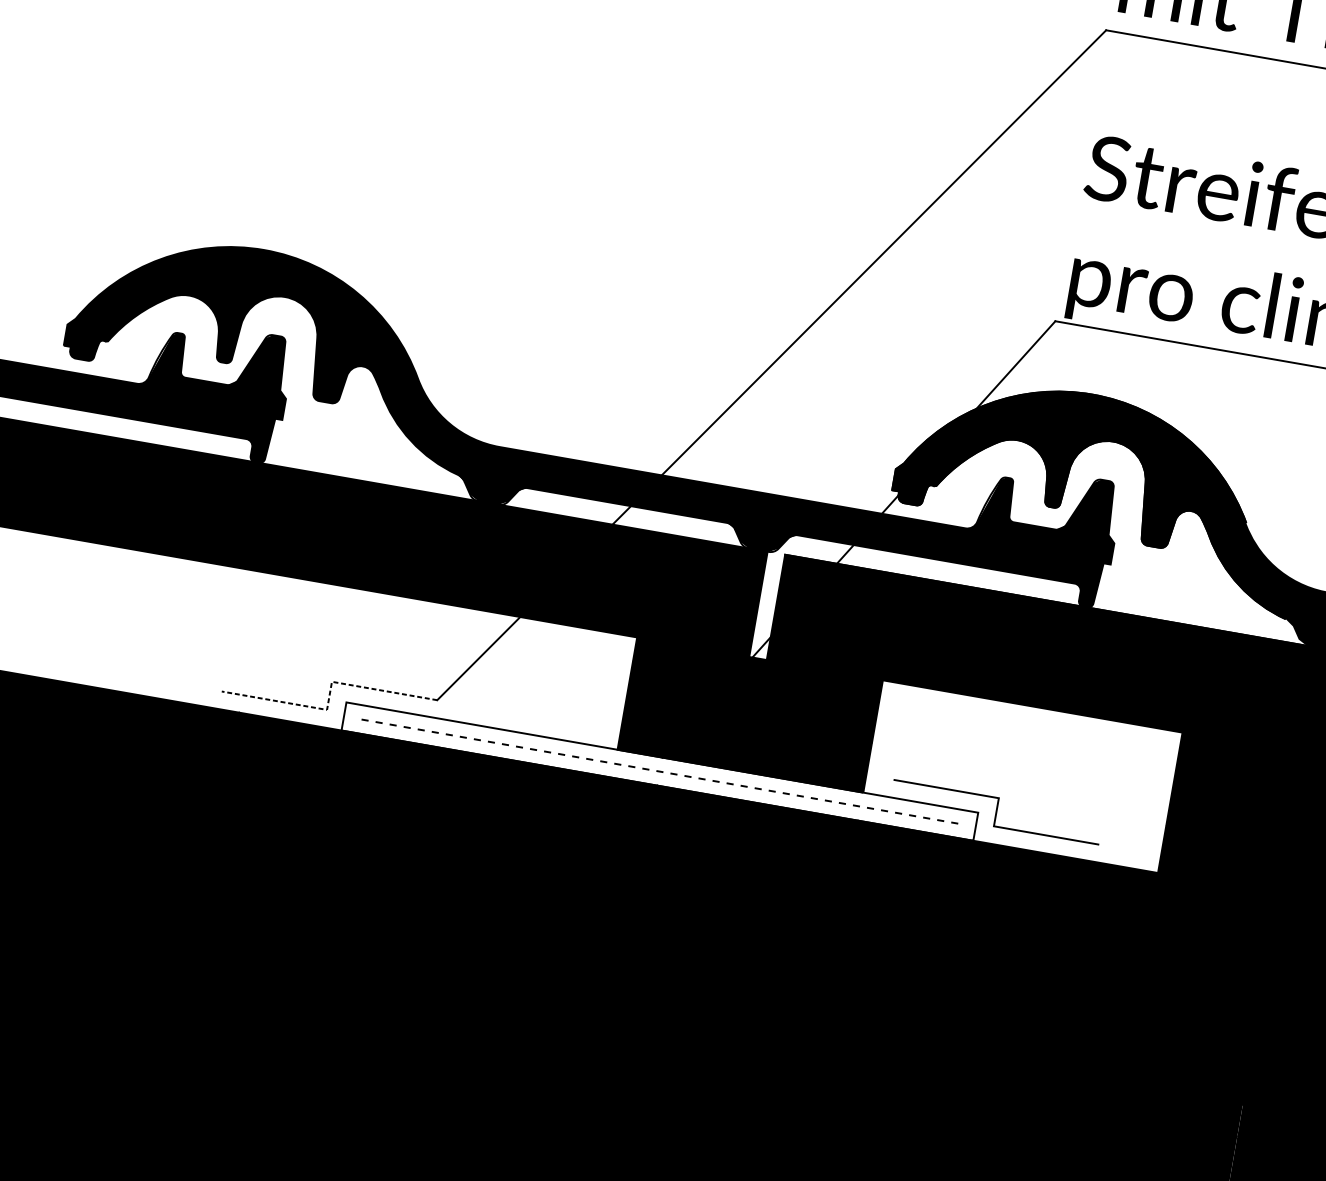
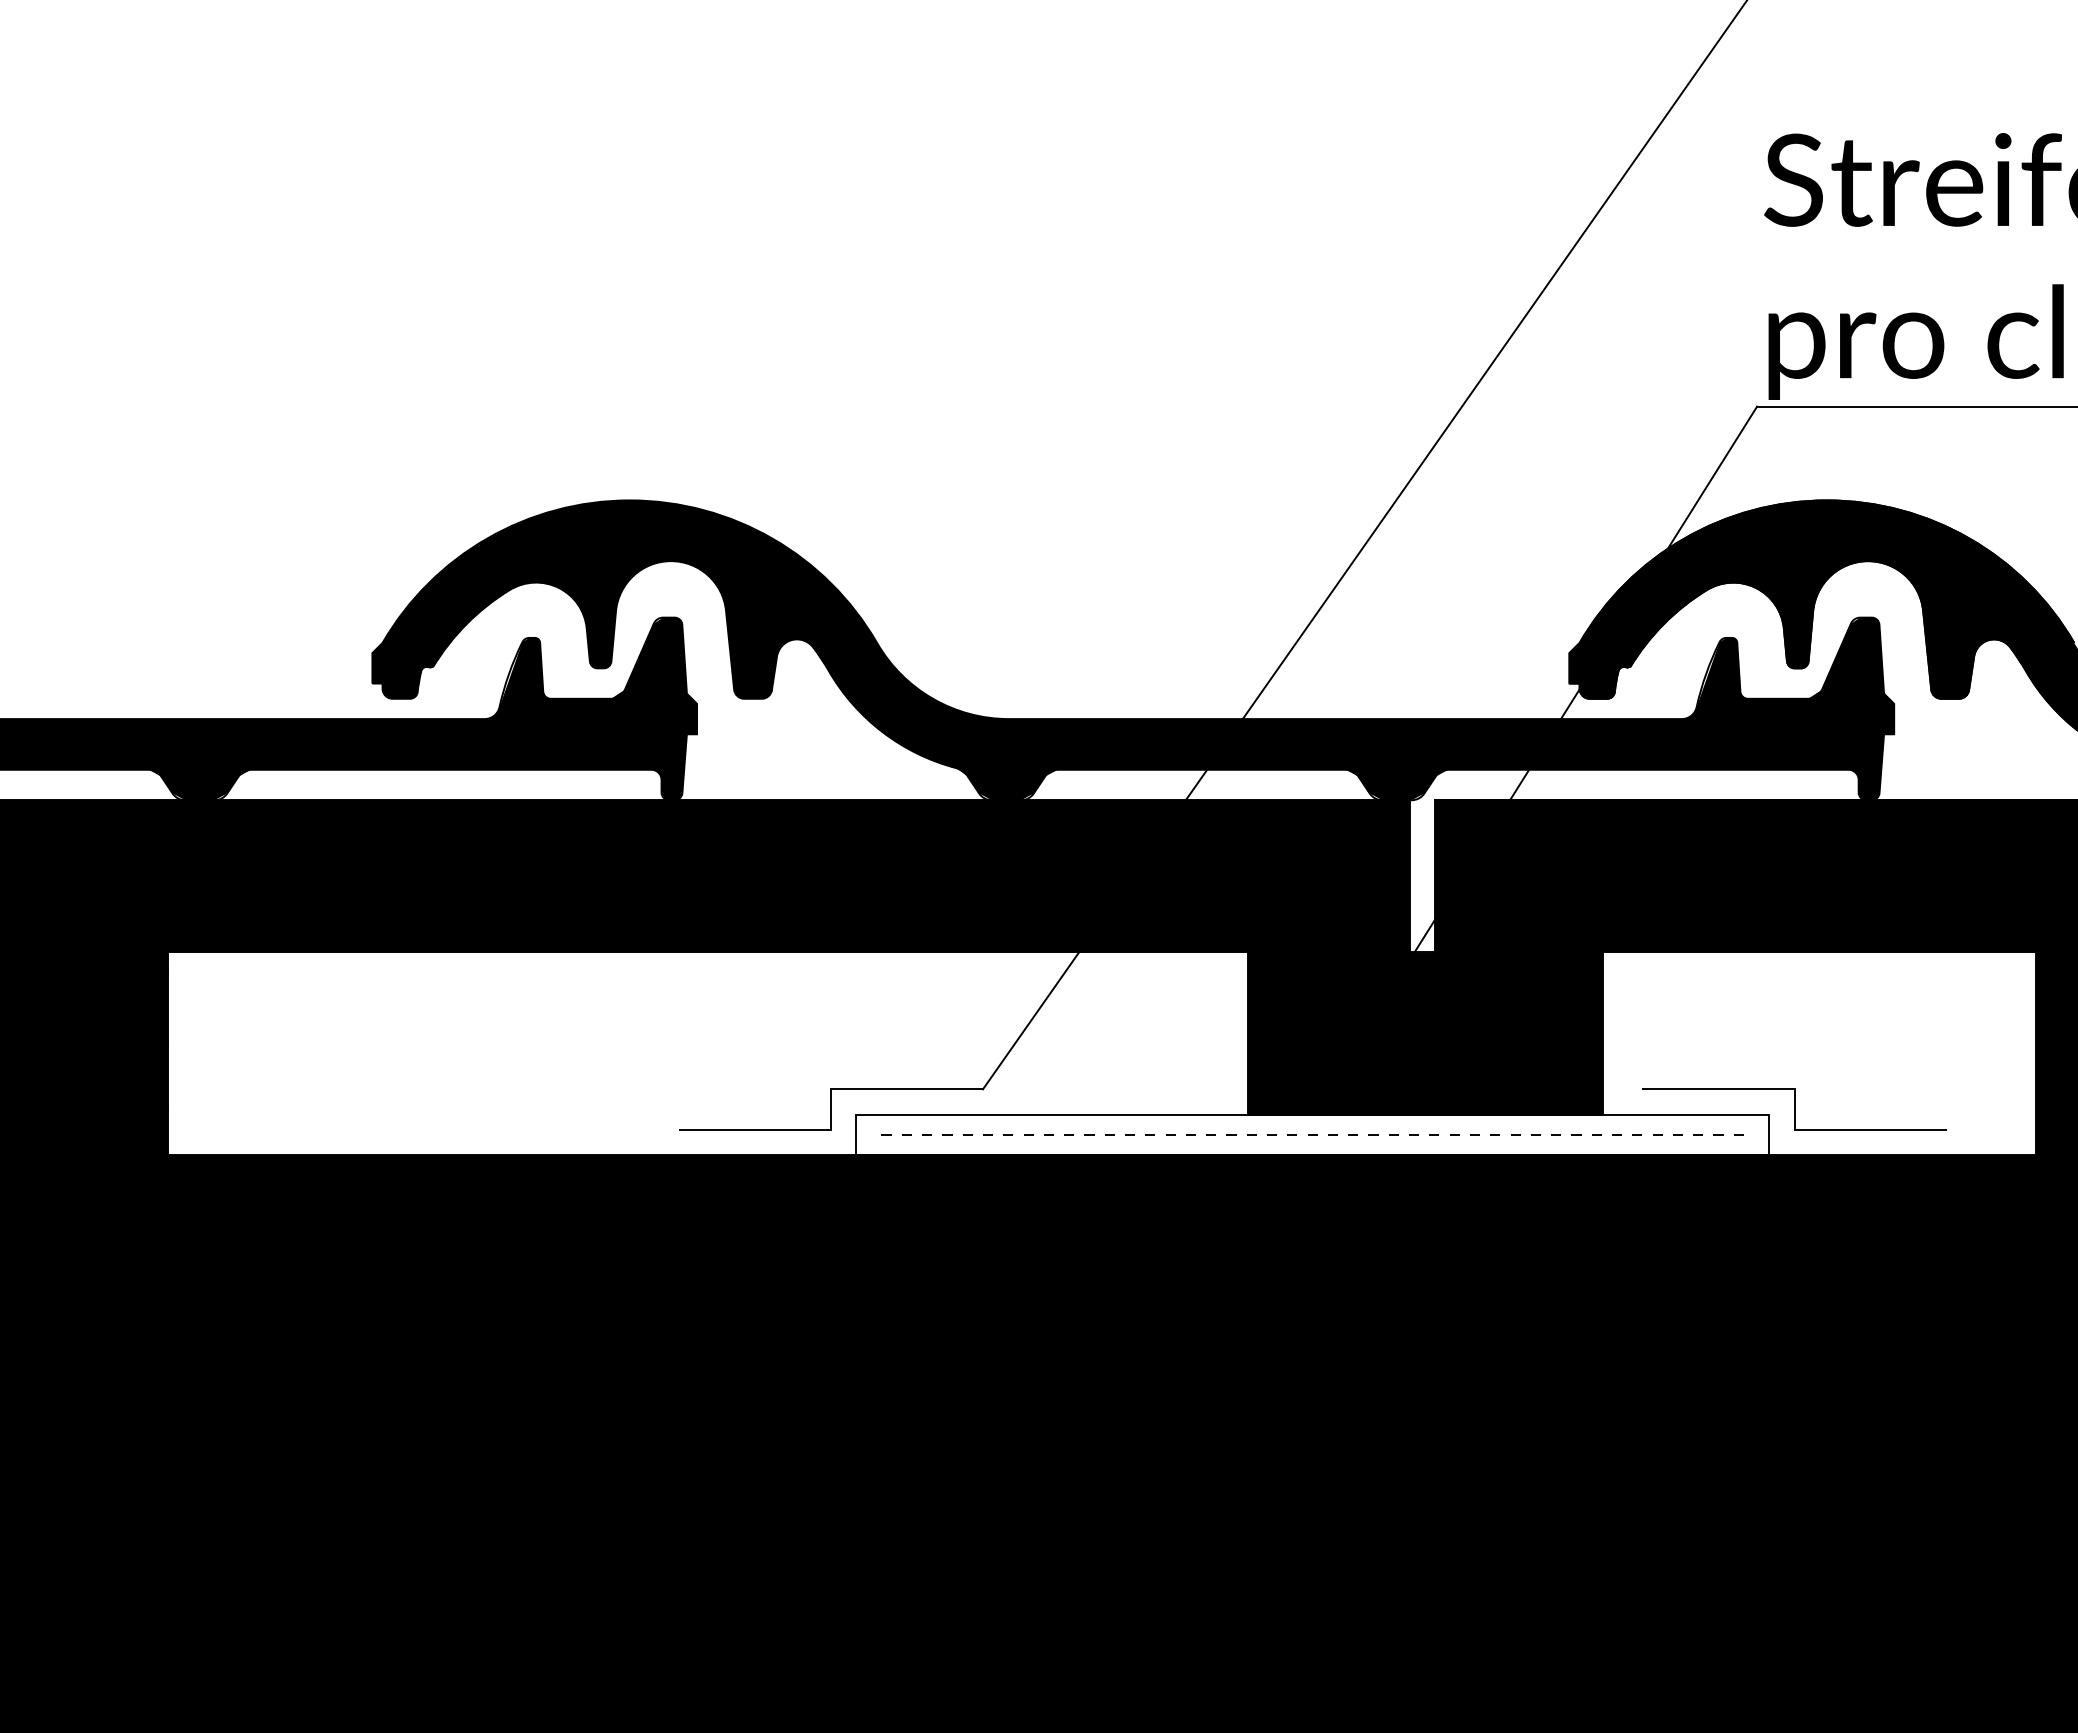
line: (329, 696) -> (830, 1110), dashed -> solid

